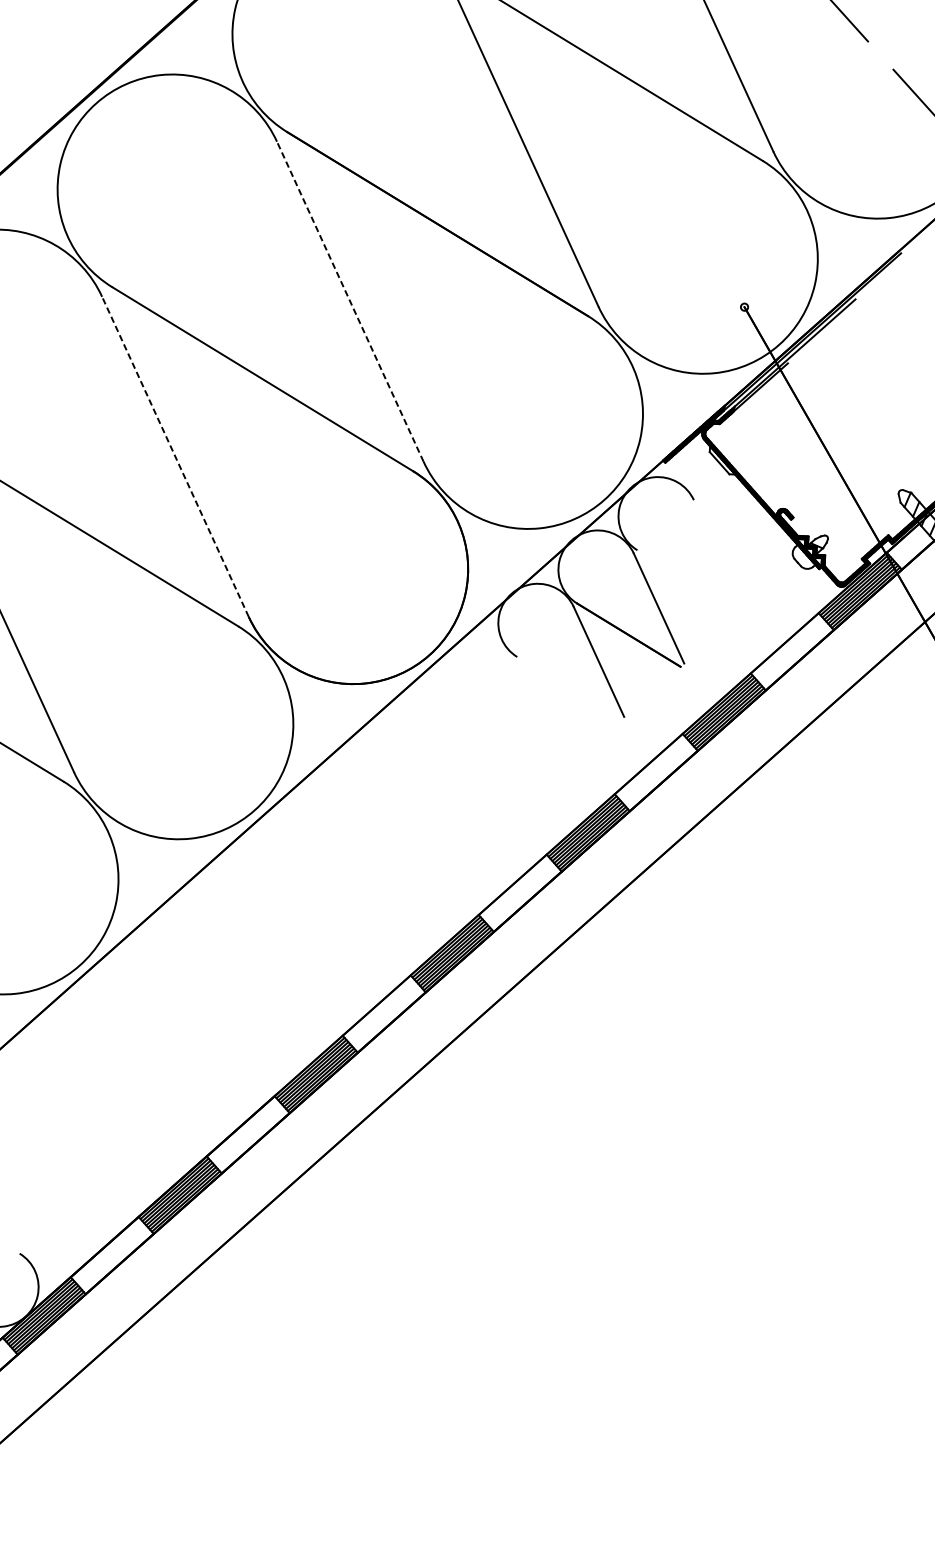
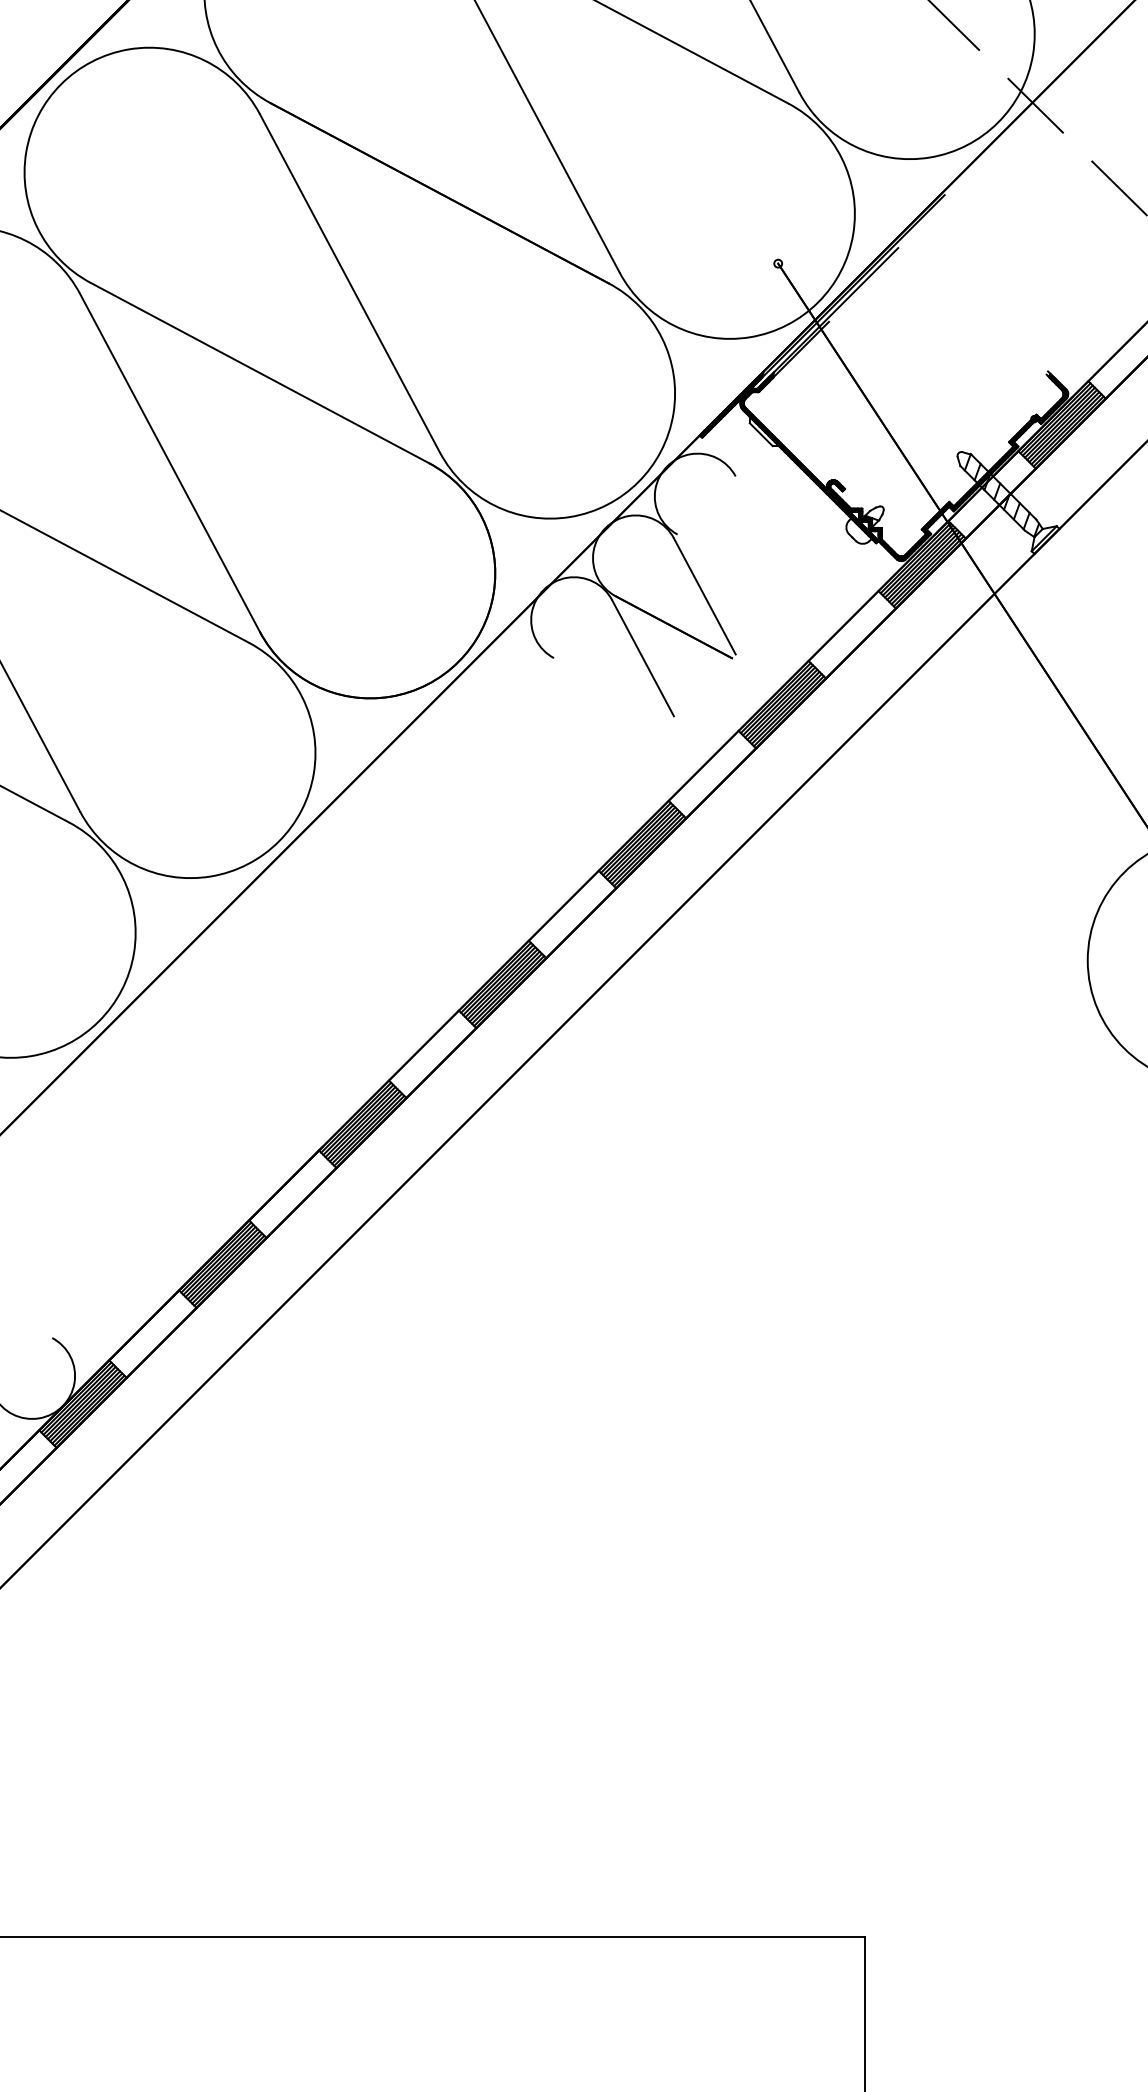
line: (350, 301) -> (349, 282), dashed -> solid
line: (175, 456) -> (169, 462), dashed -> solid

